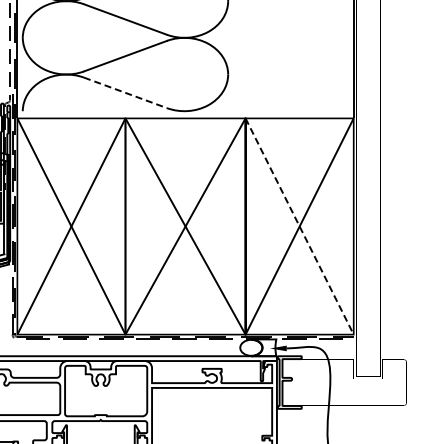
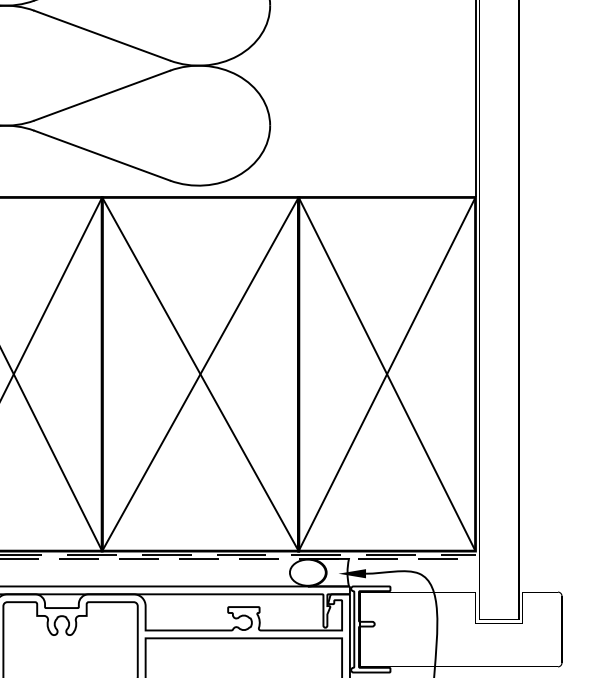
line: (125, 93) -> (102, 156), dashed -> solid
line: (299, 226) -> (386, 374), dashed -> solid

